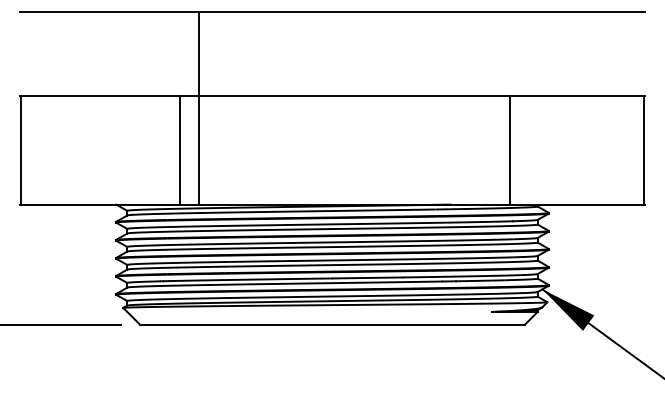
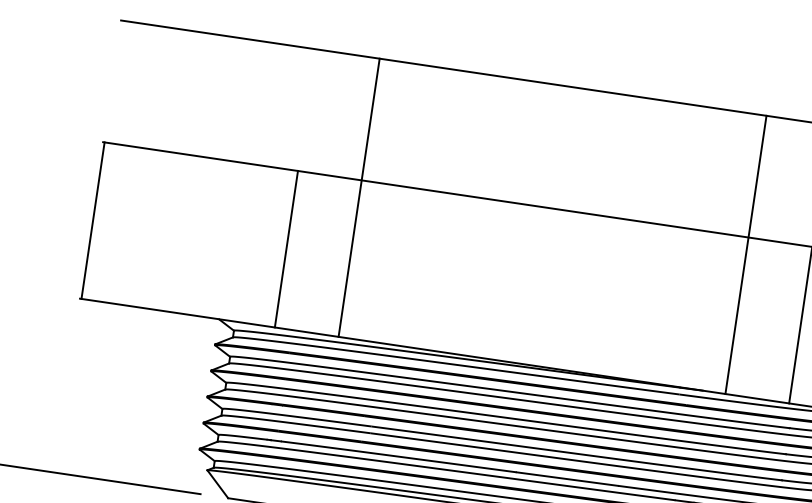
line: (466, 108) -> (746, 255), added
line: (179, 150) -> (286, 249), moved

